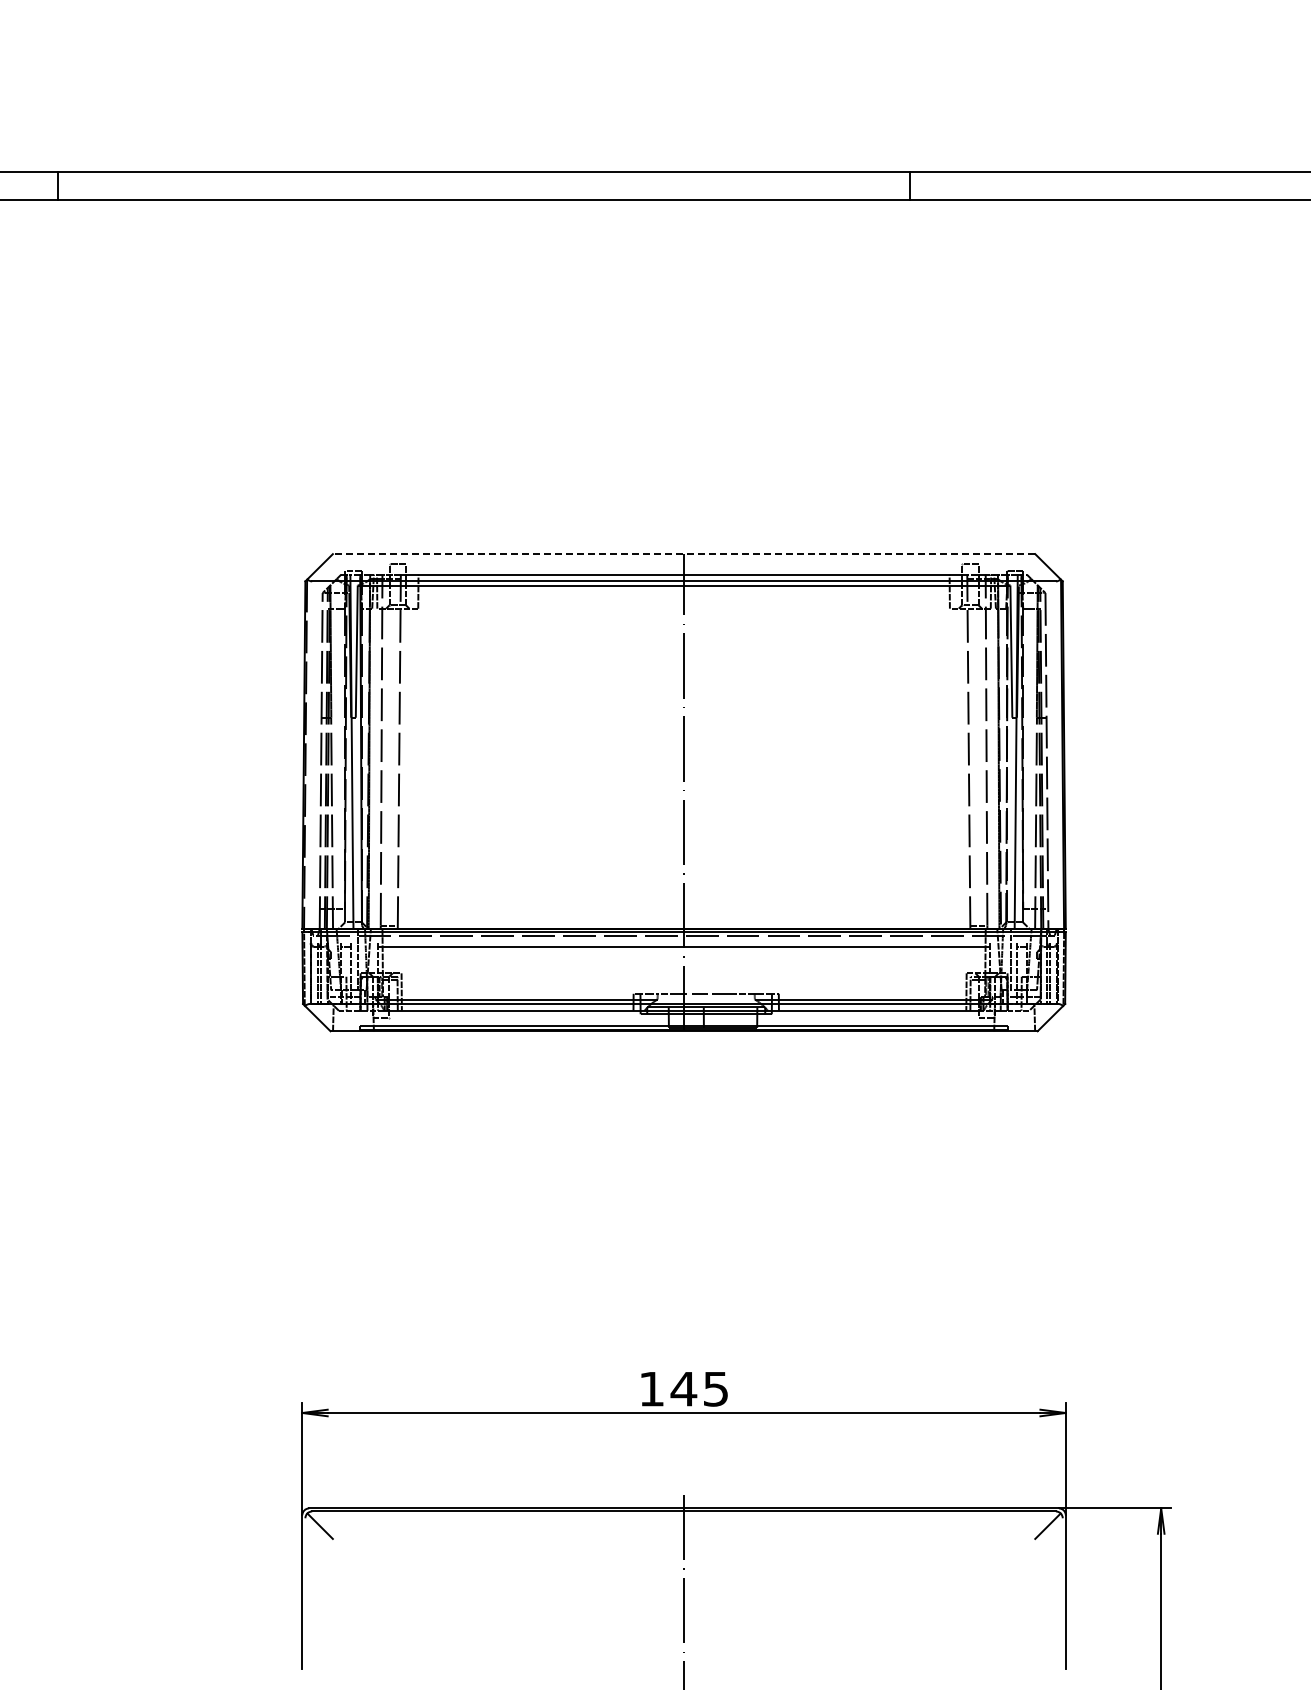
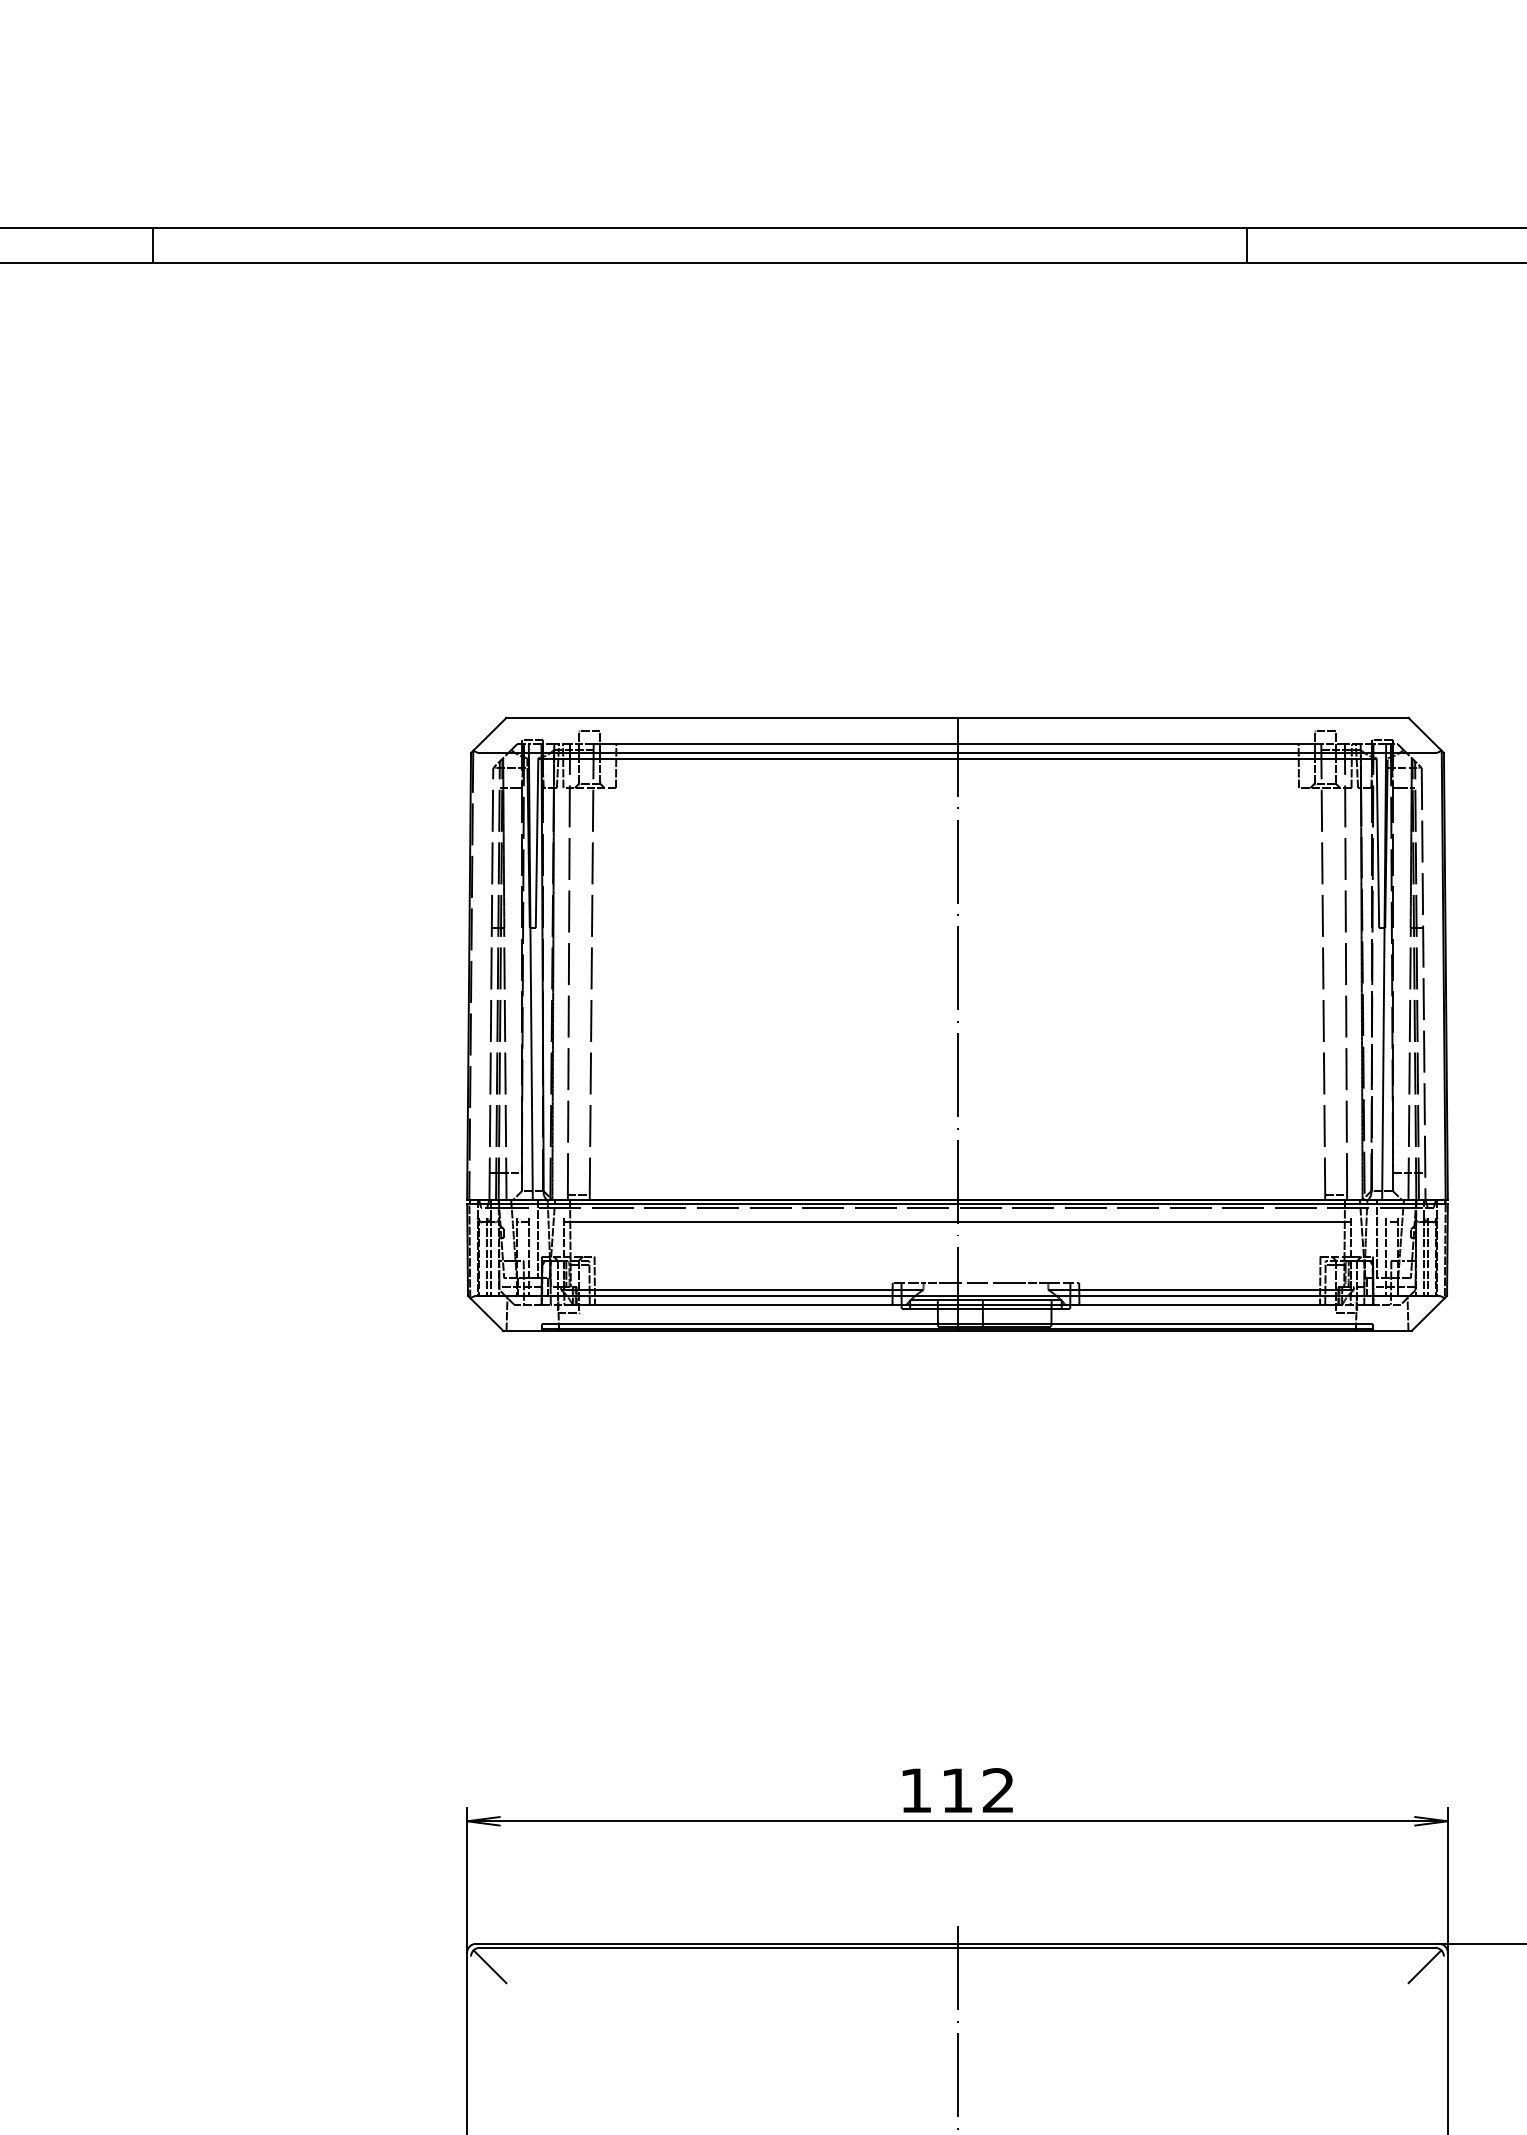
line: (683, 554) -> (956, 718), dashed -> solid
text: (698, 1388) -> (976, 1789), 145 -> 112

